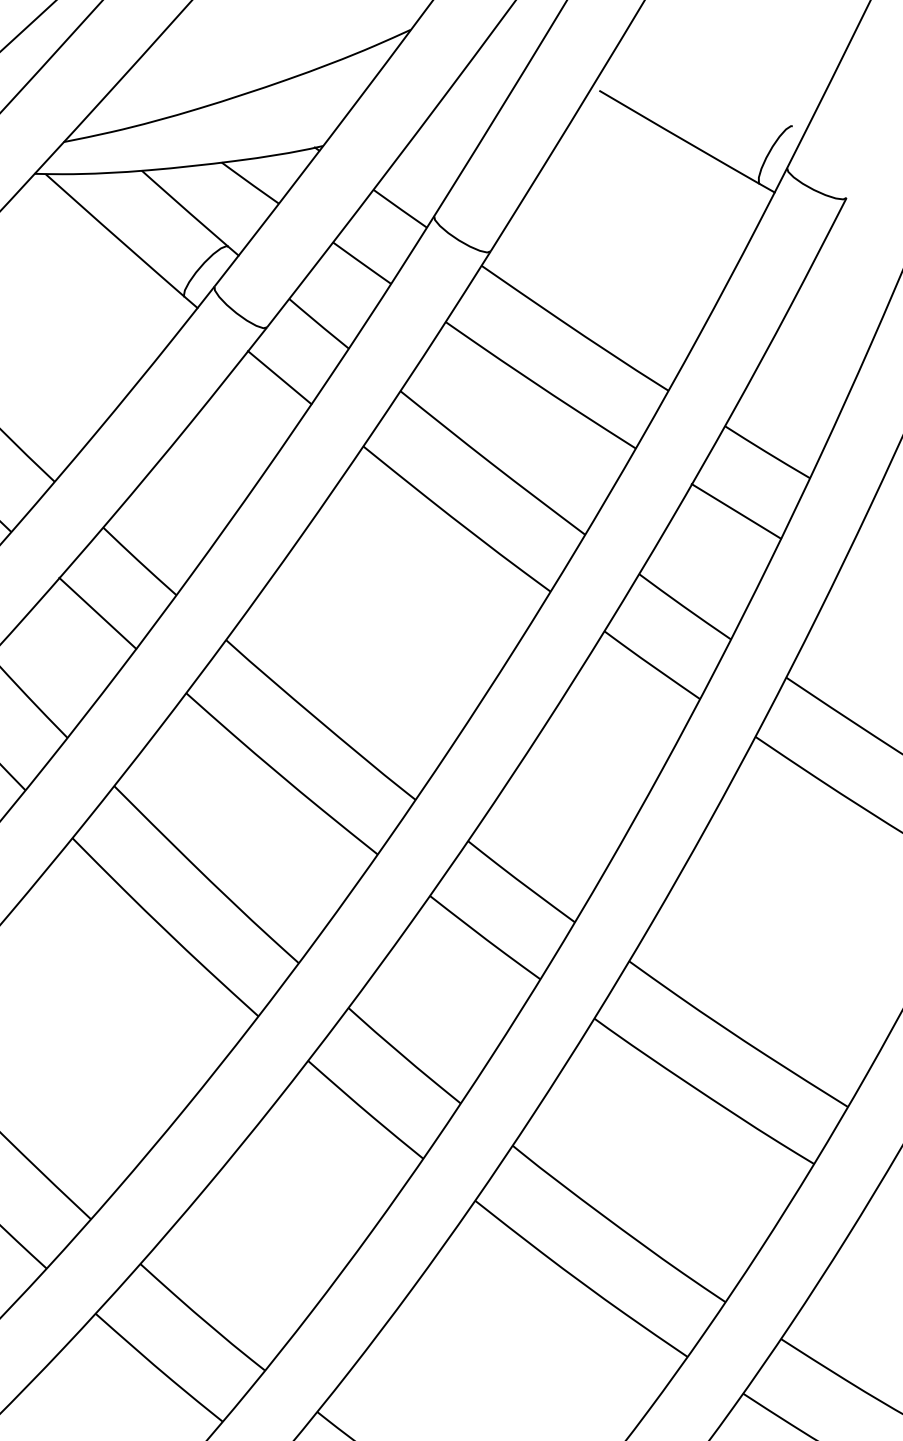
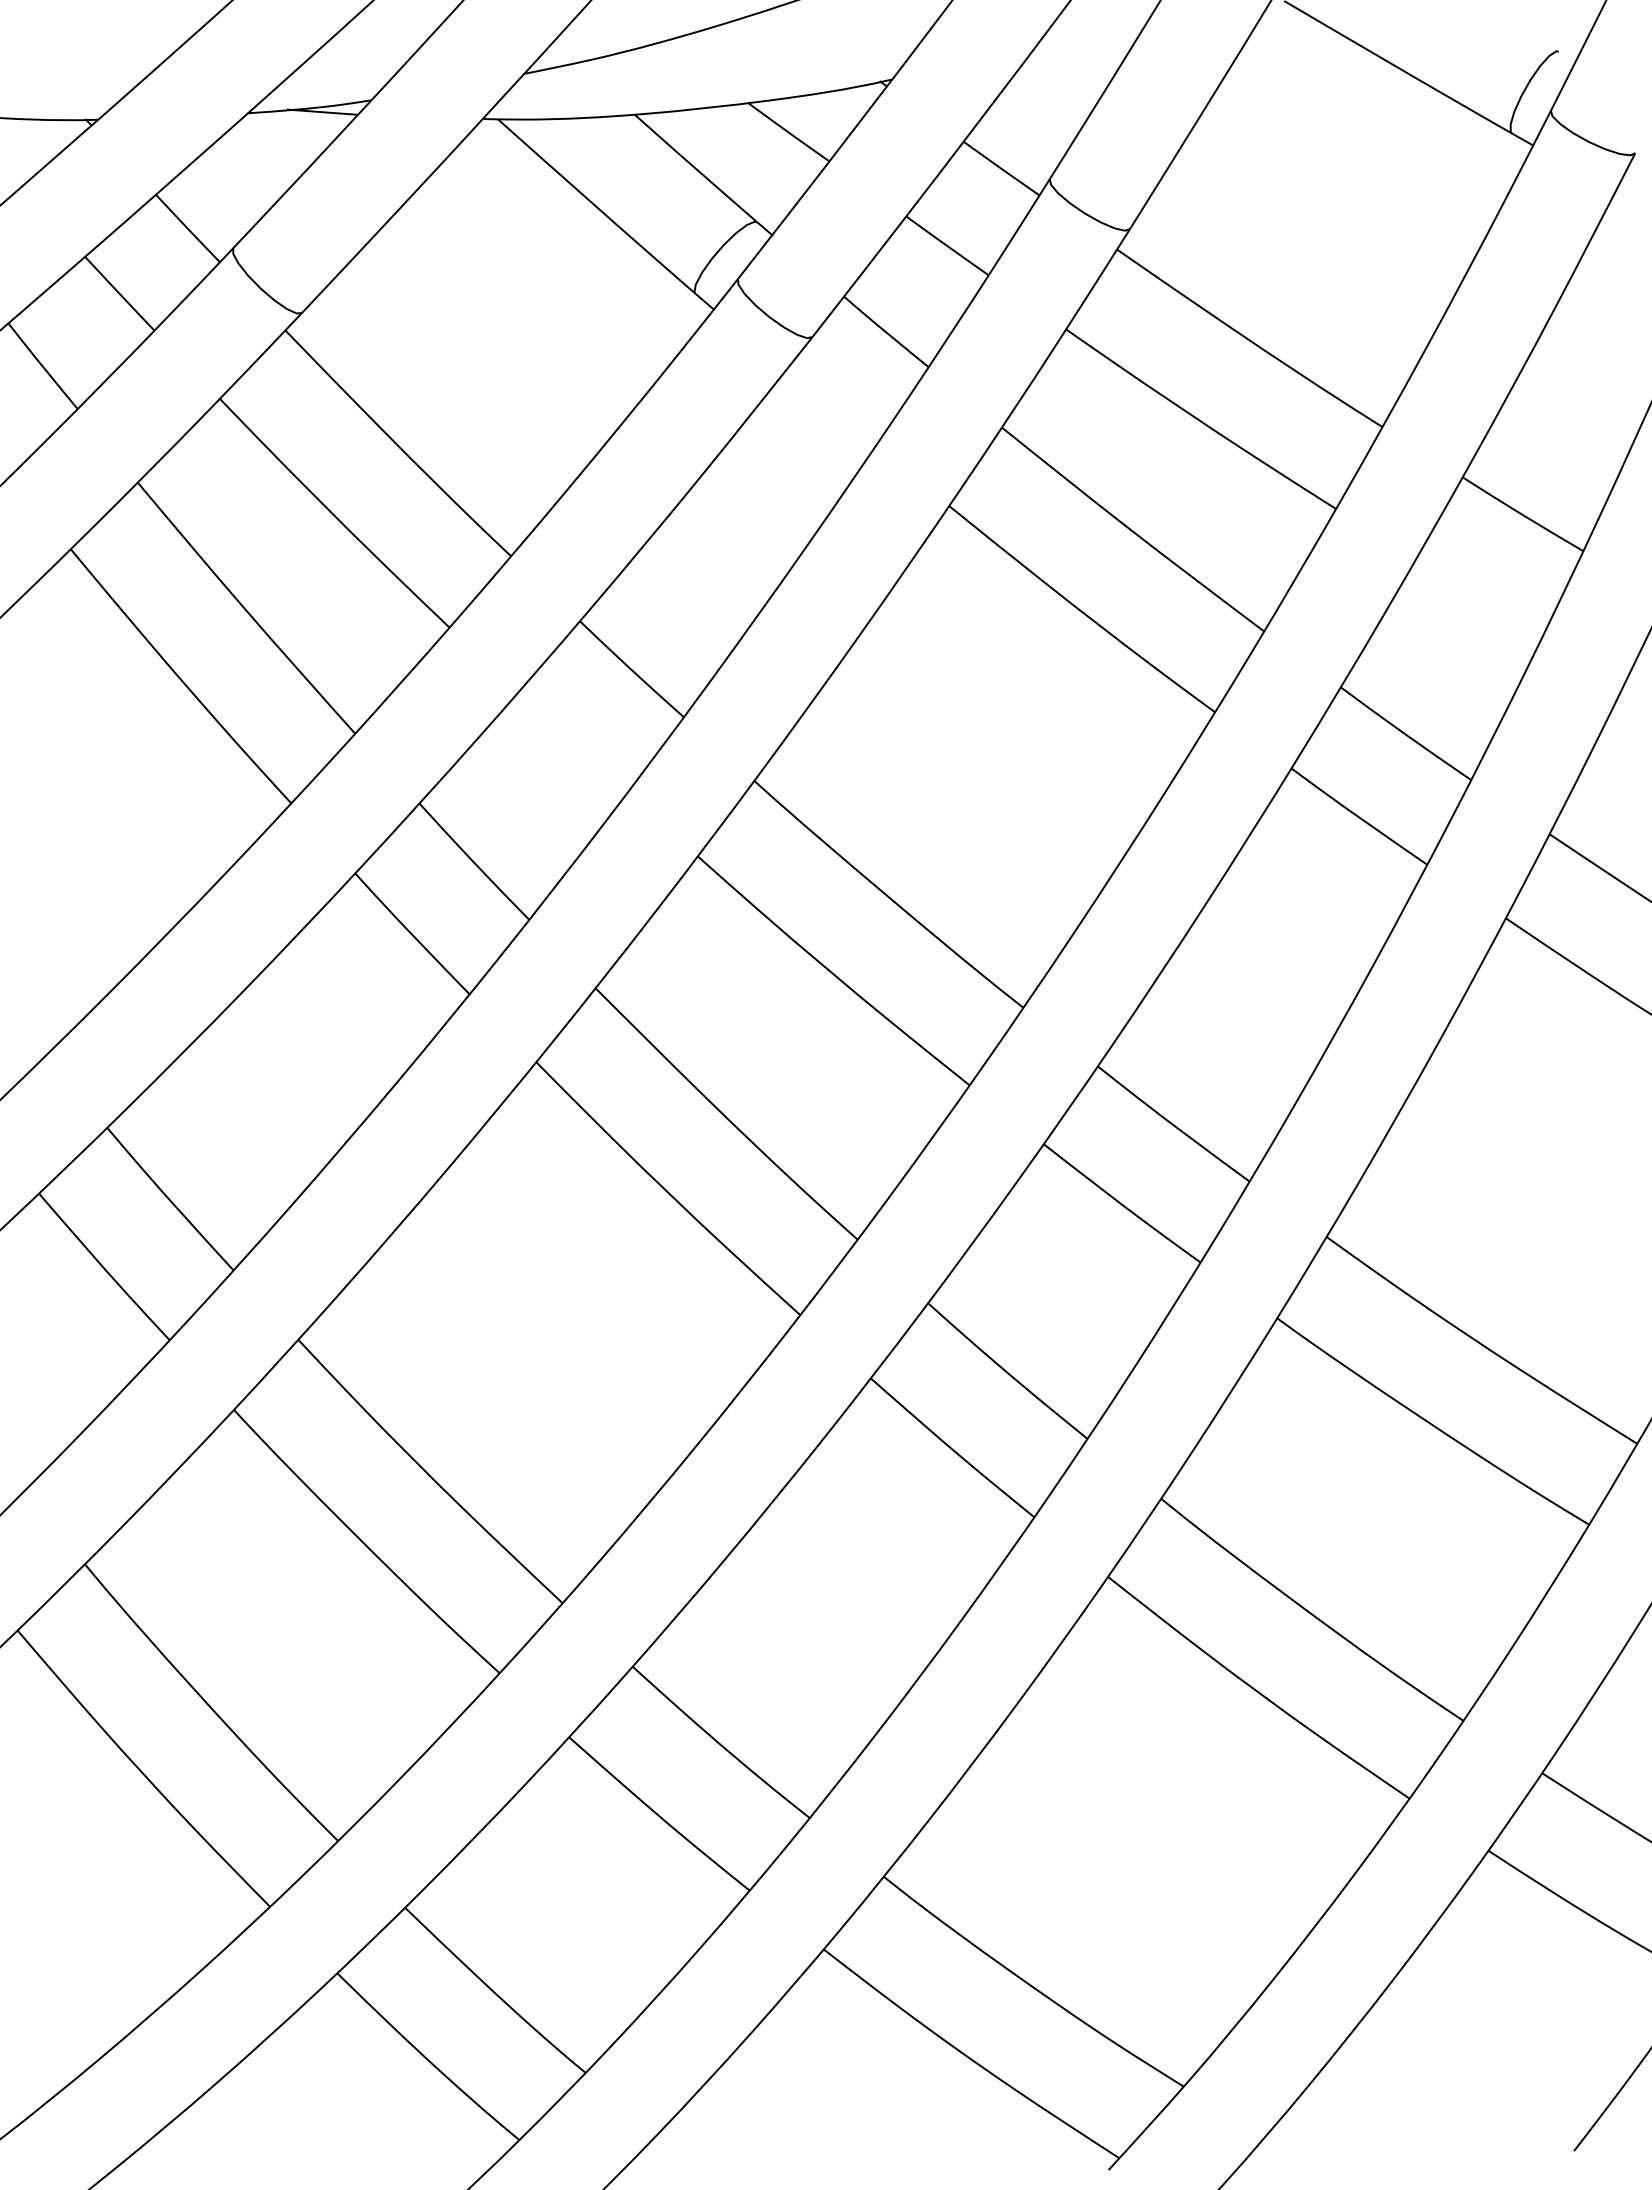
line: (279, 377) -> (830, 407), removed
line: (736, 510) -> (1478, 597), removed
line: (97, 613) -> (571, 742), removed

